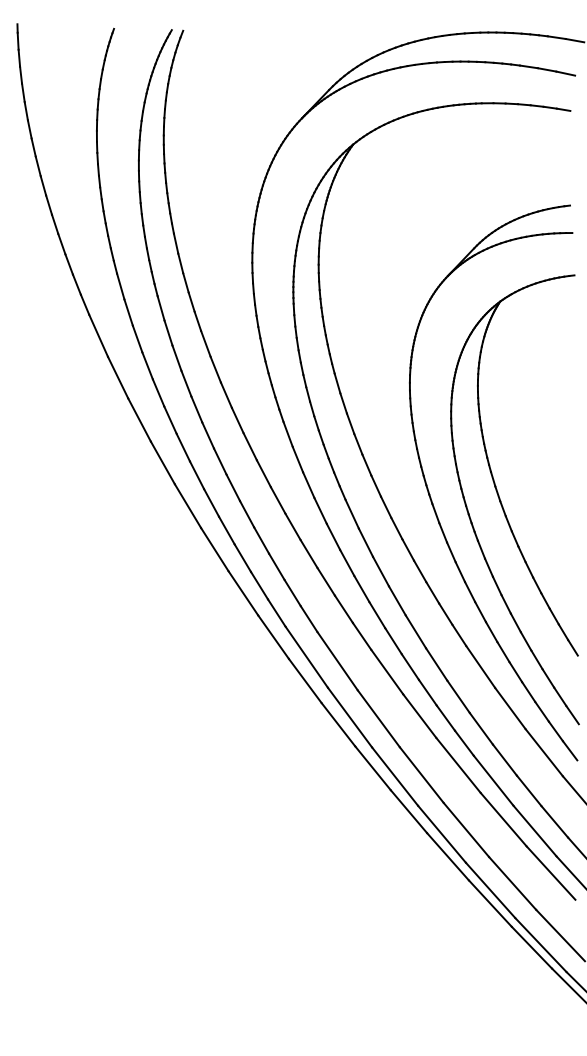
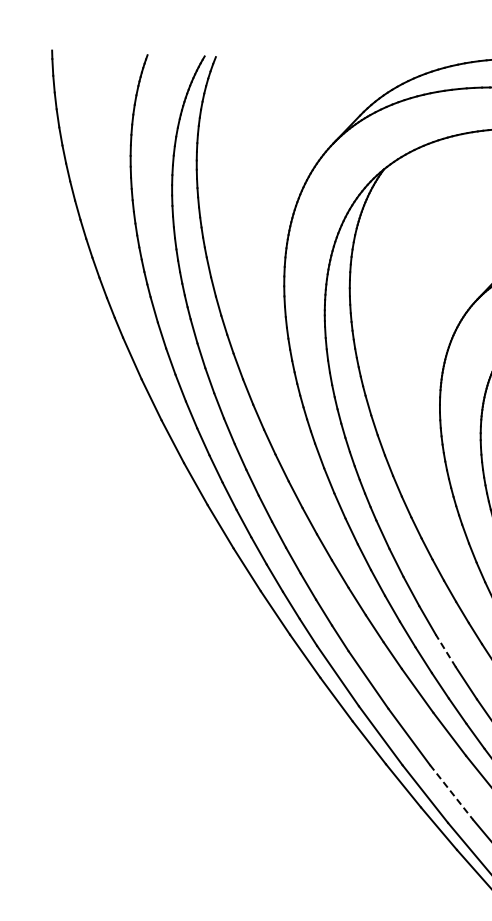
line: (415, 631) -> (445, 650), solid -> dashed
line: (422, 775) -> (452, 792), solid -> dashed

